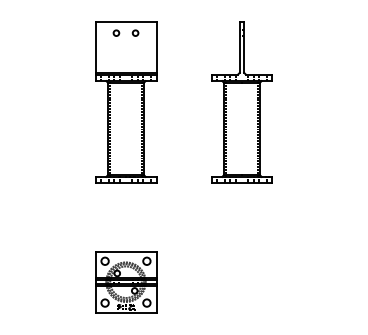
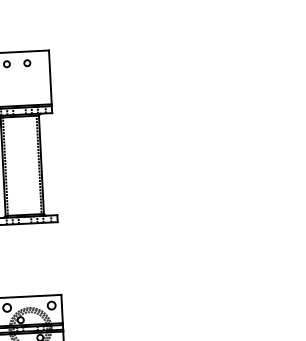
part: (241, 102) -> (143, 131), removed

